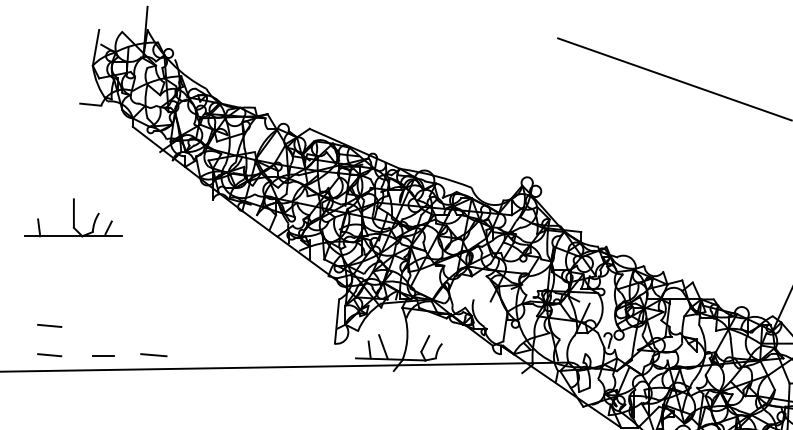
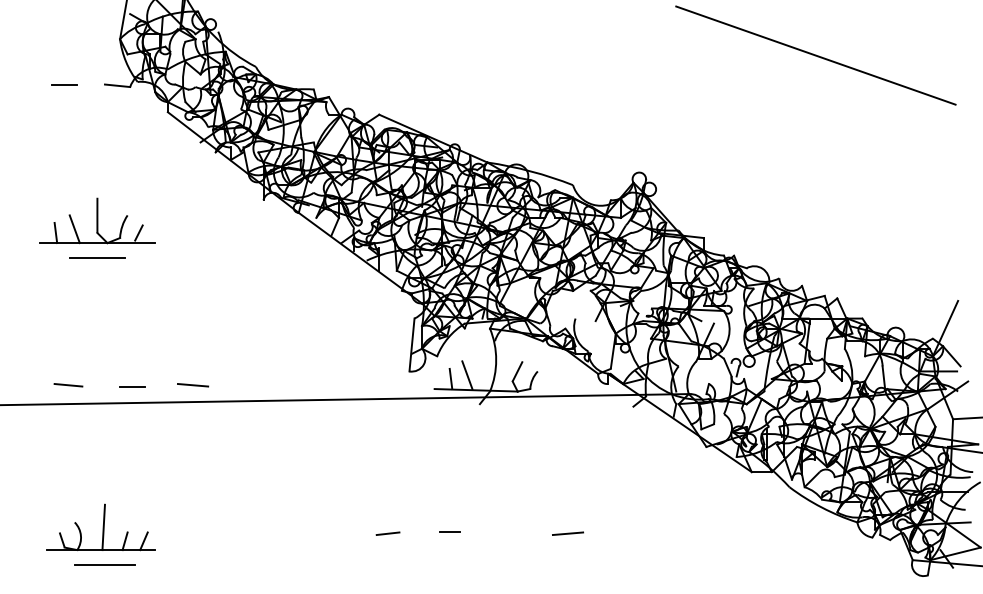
line: (46, 103) -> (64, 84), added
line: (54, 224) -> (74, 229), added
line: (73, 249) -> (97, 258), added
line: (49, 326) -> (68, 350), removed

